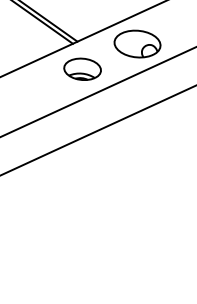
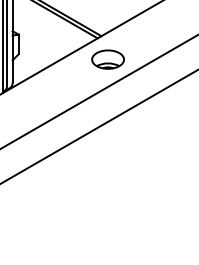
part: (137, 44) -> (153, 33), removed

